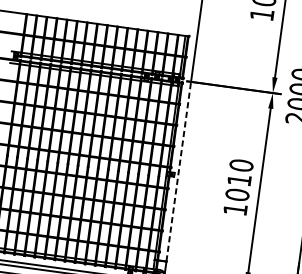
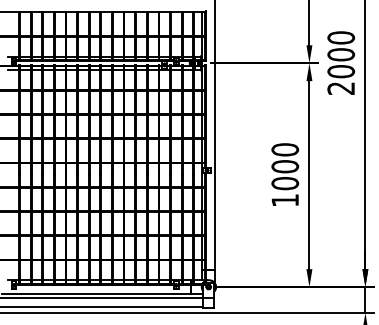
line: (178, 170) -> (215, 165), dashed -> solid
text: (239, 180) -> (285, 166), 1010 -> 1000

